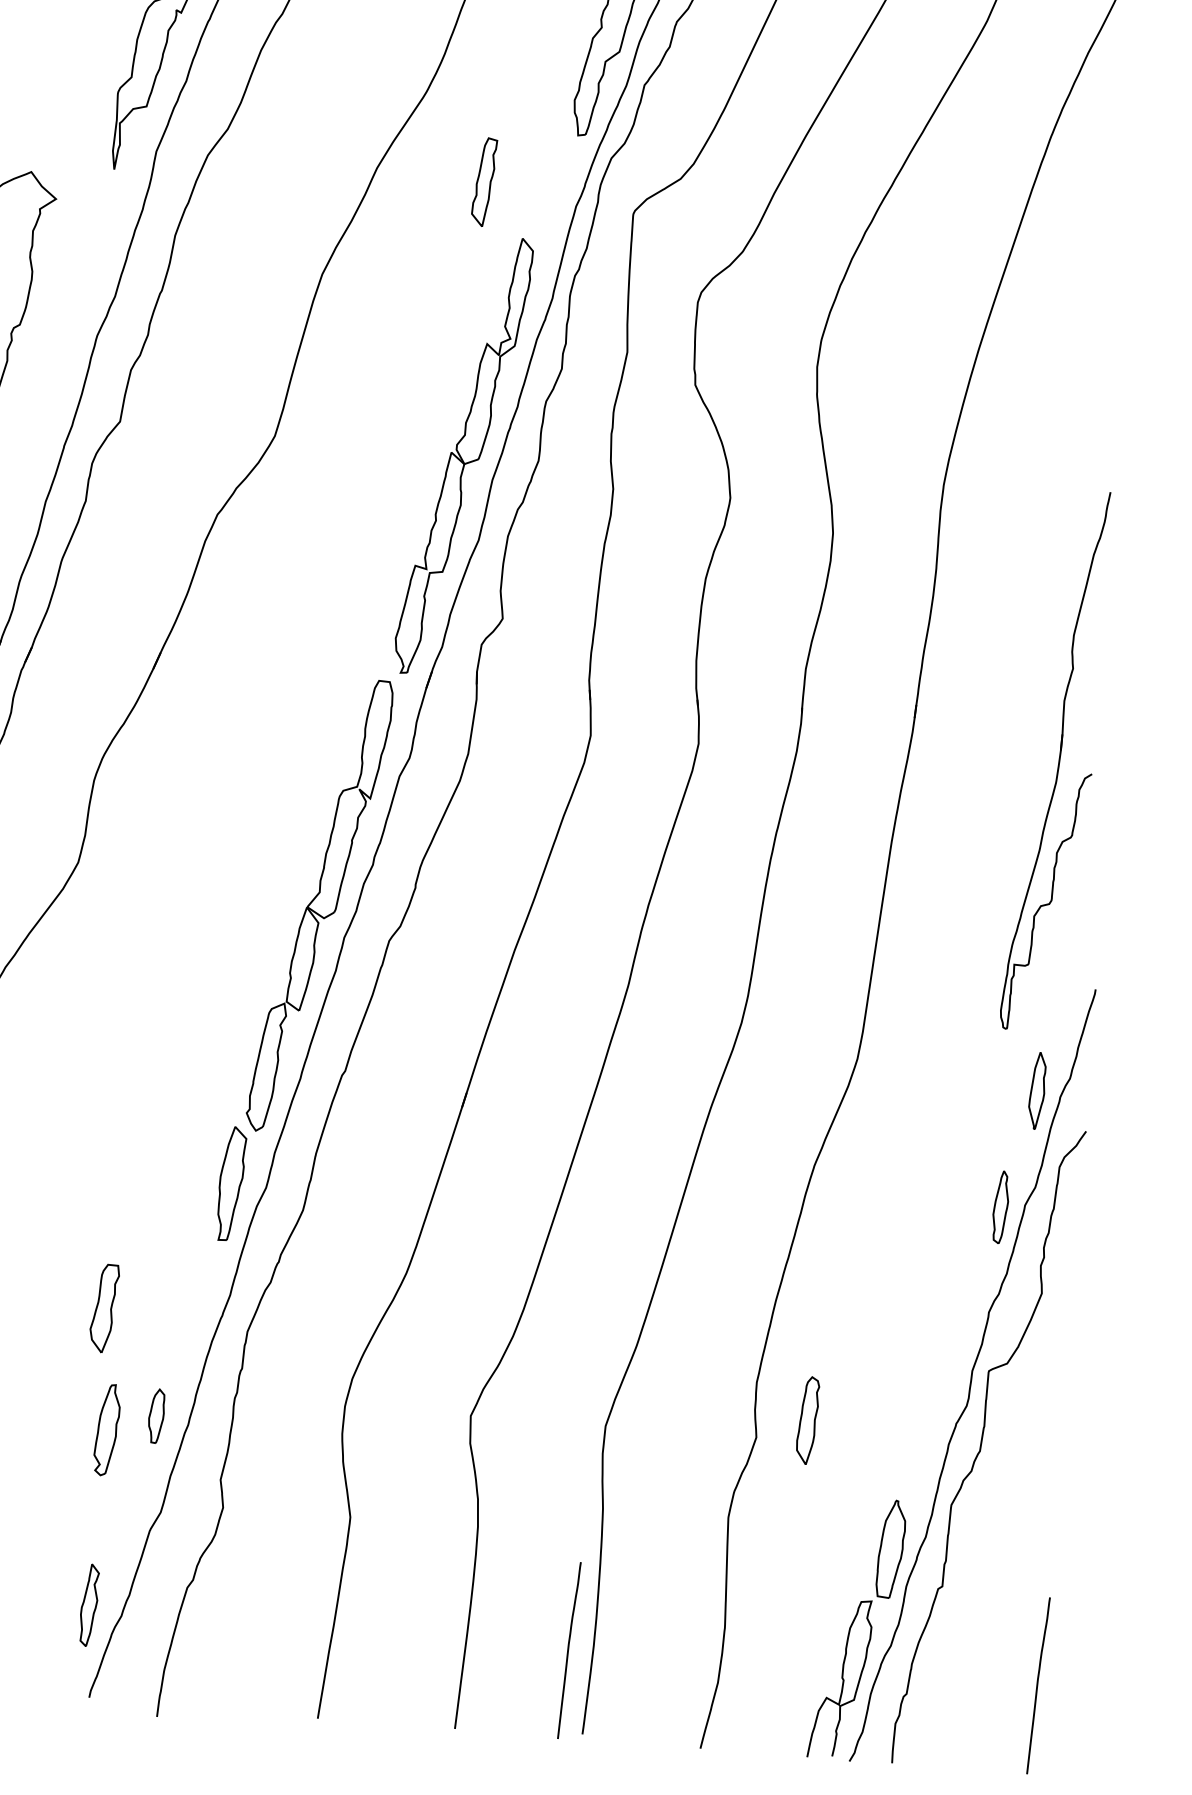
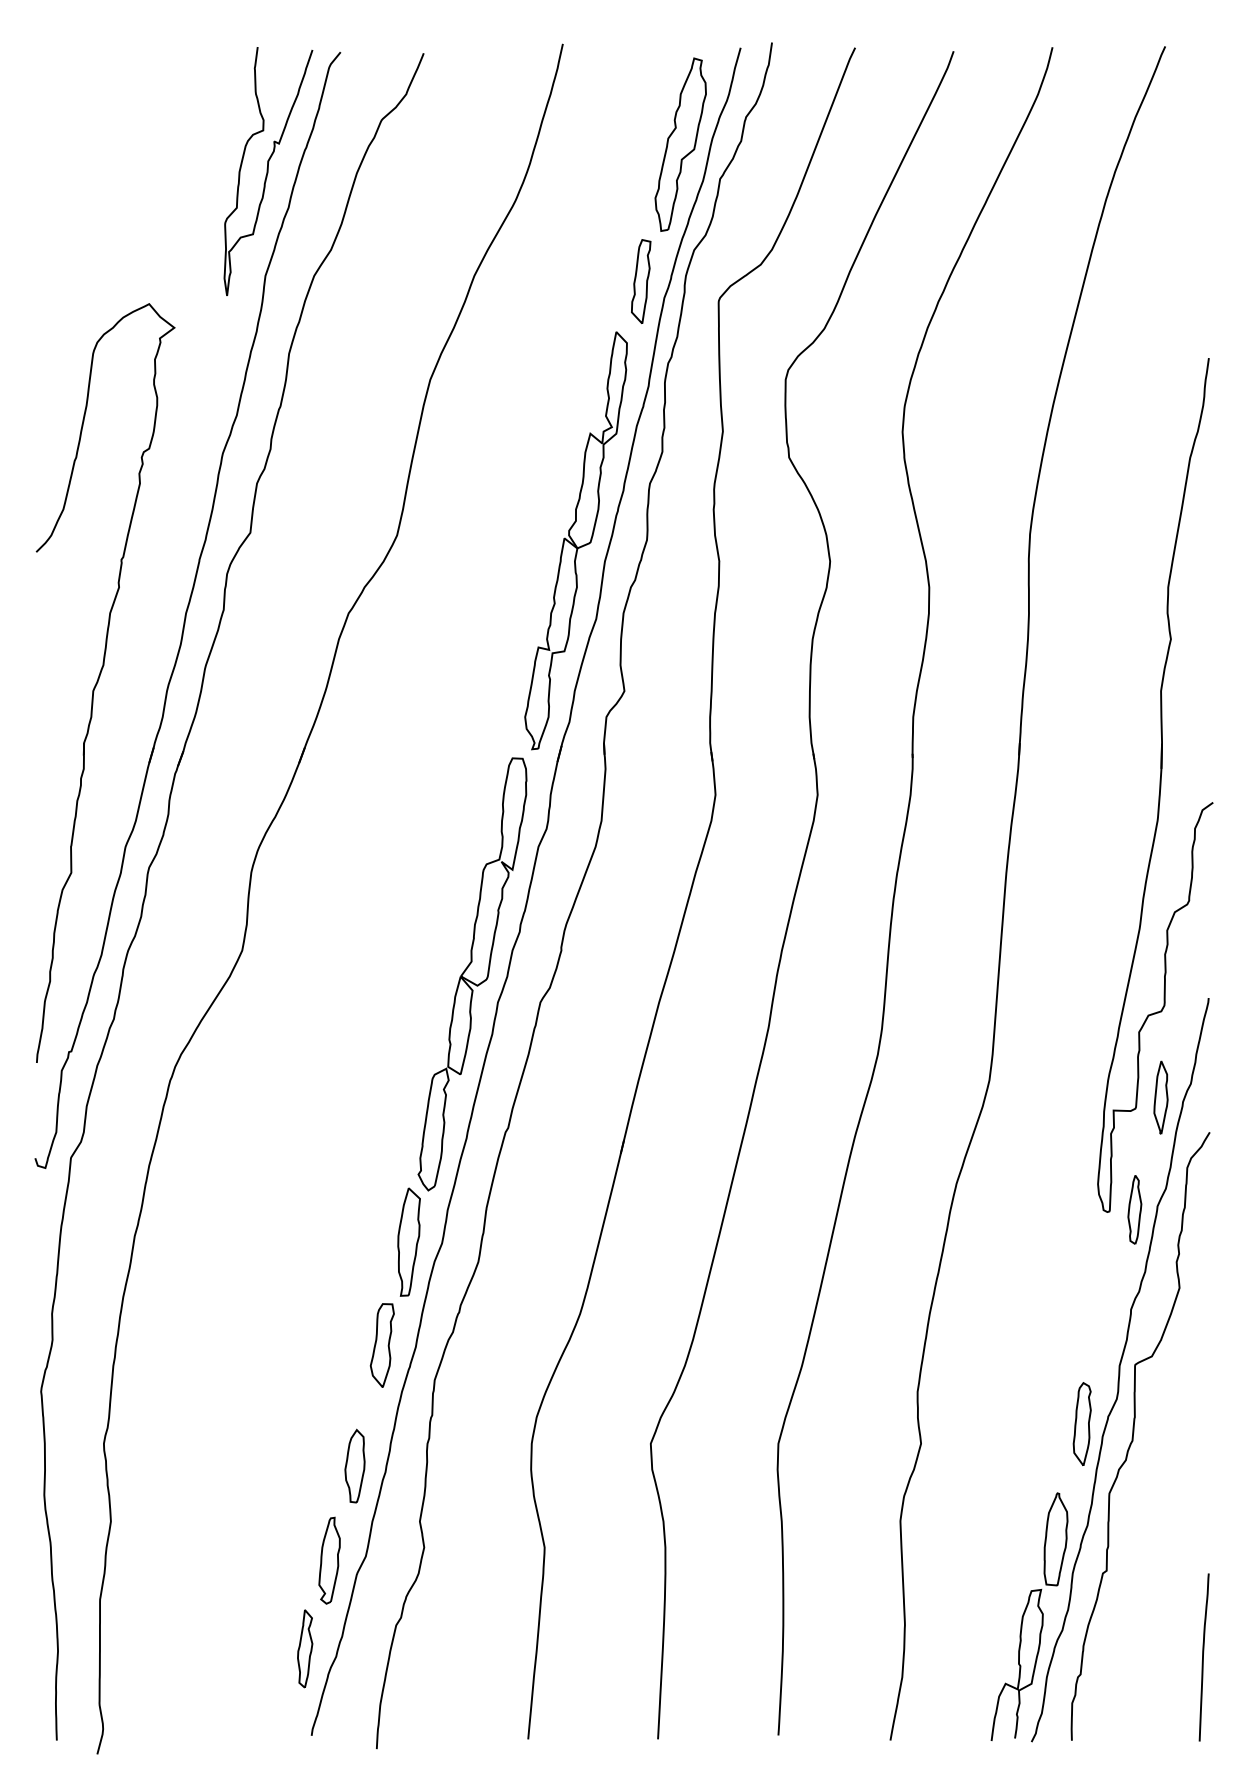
part: (484, 182) -> (641, 281), moved
part: (1056, 760) -> (1155, 785), size x1.67
part: (103, 1308) -> (381, 1345), moved
part: (155, 1415) -> (354, 1465), size x1.43
part: (807, 1419) -> (1081, 1423), moved
part: (107, 1429) -> (329, 1560), moved
curve: (568, 1650) -> (759, 1657), removed

